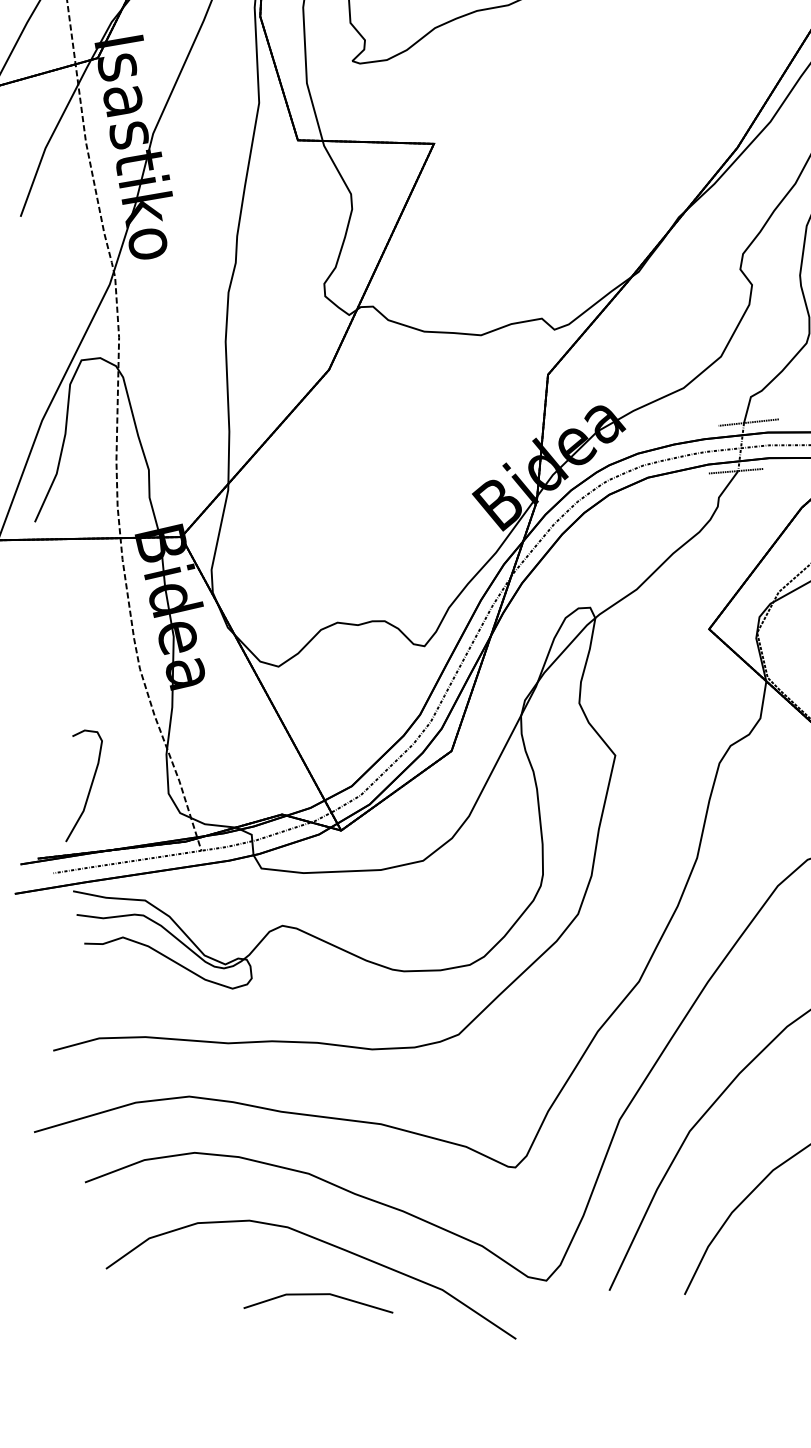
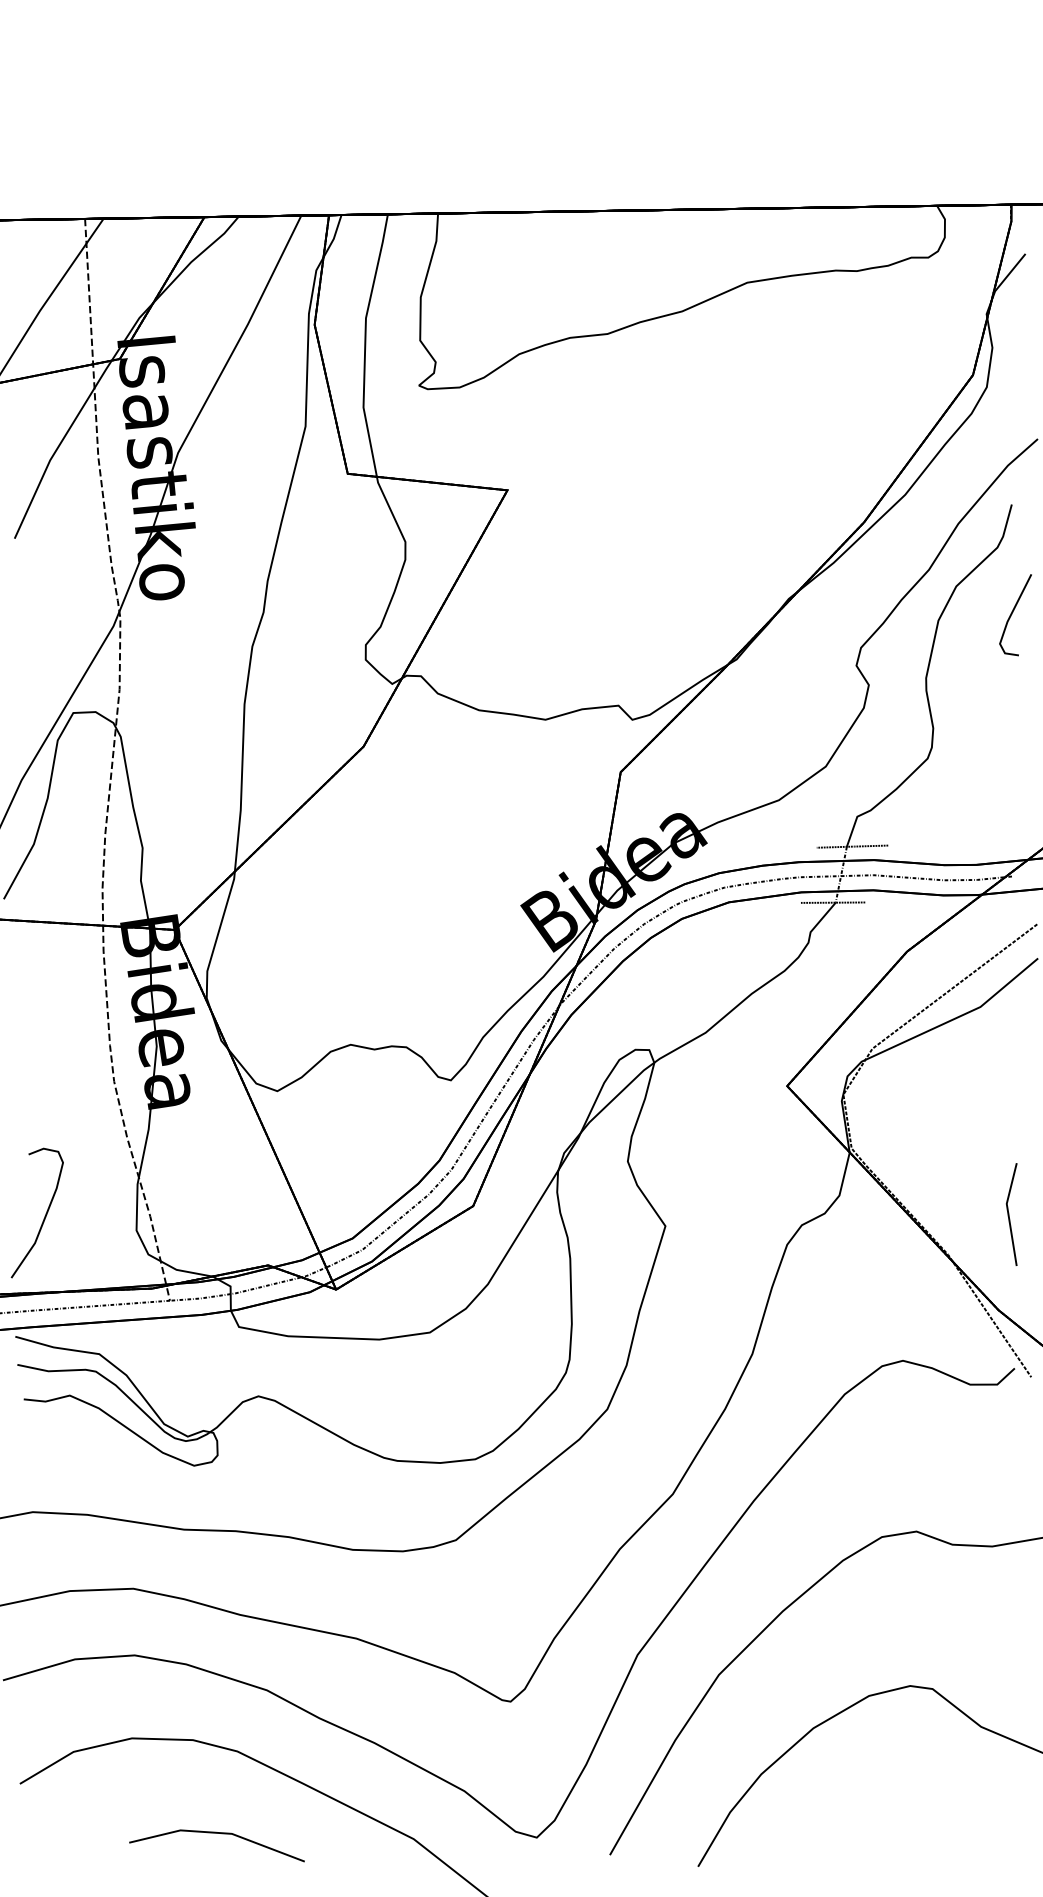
line: (316, 1294) -> (216, 1833), moved

